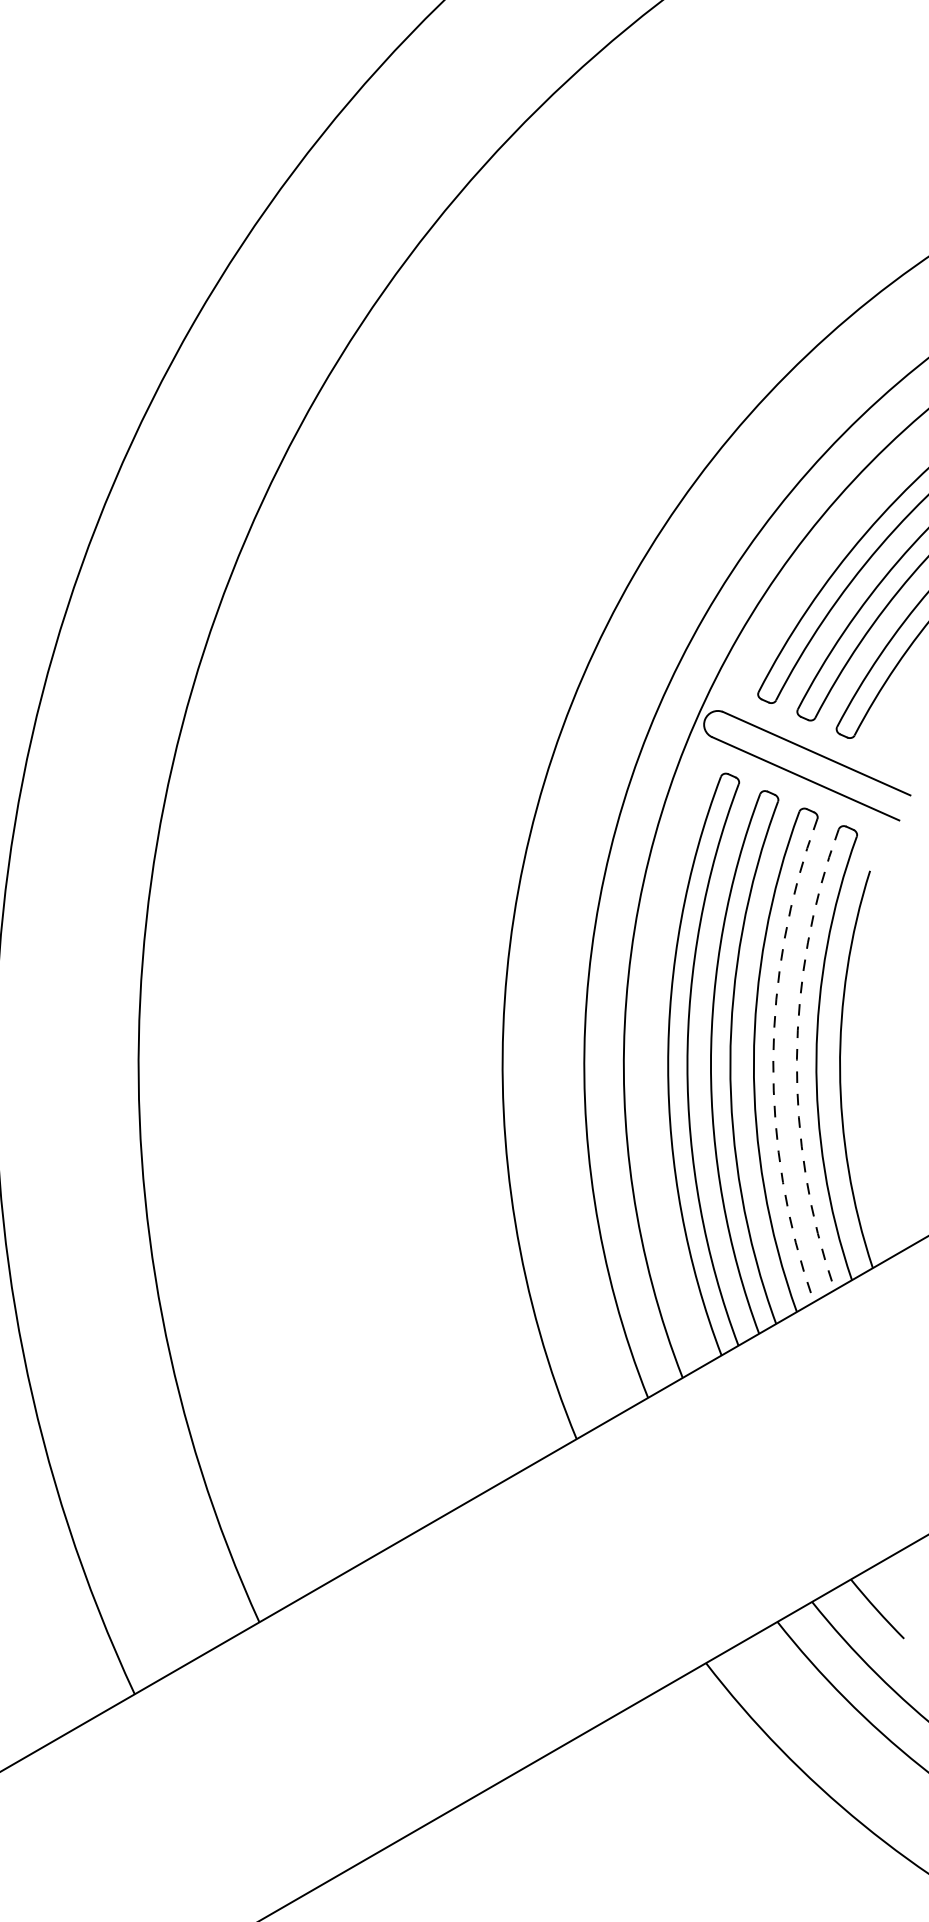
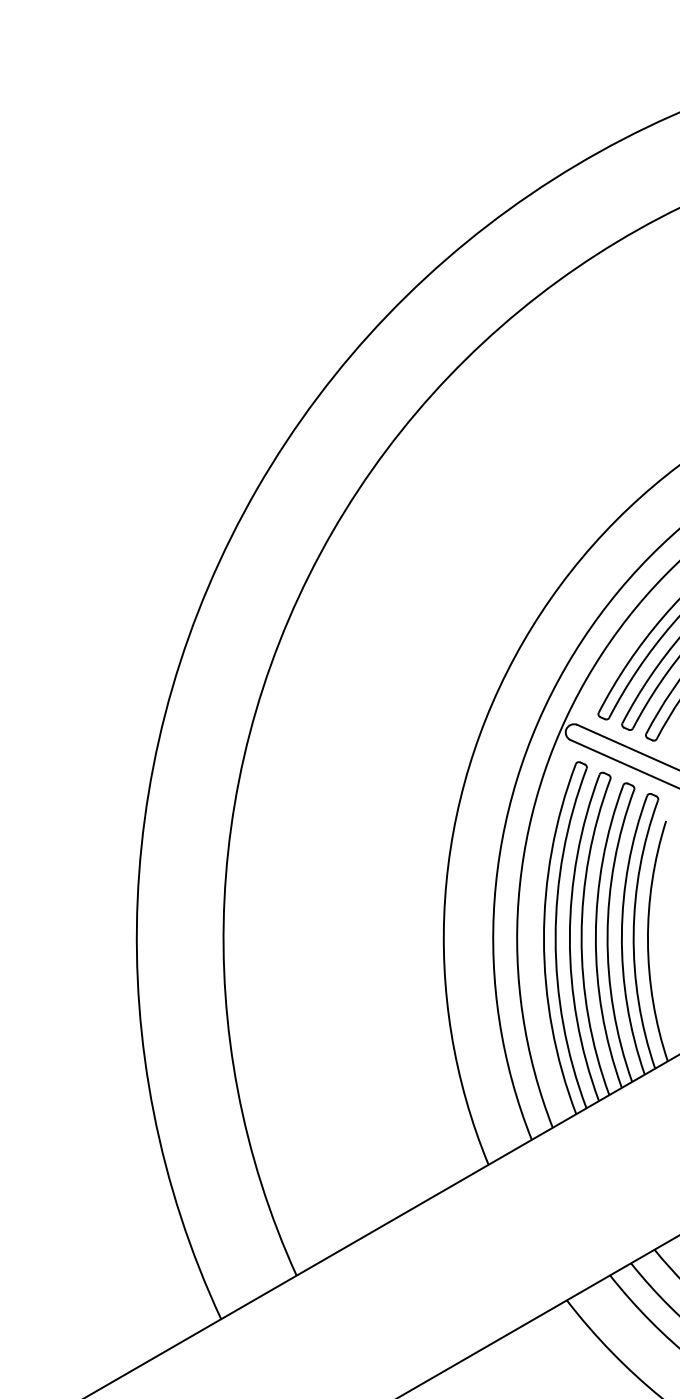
arc: (773, 1060) -> (607, 935), dashed -> solid
arc: (796, 1060) -> (621, 935), dashed -> solid

